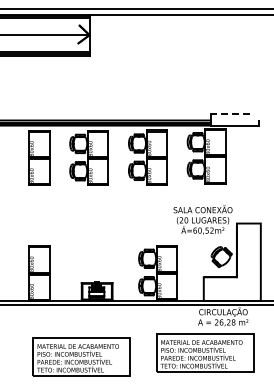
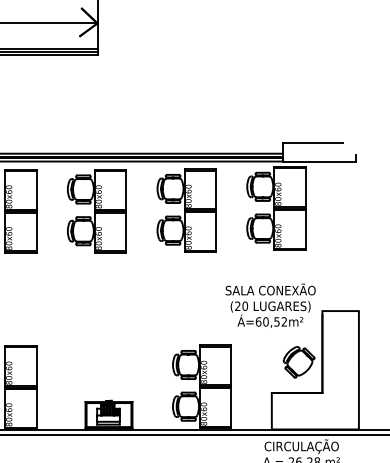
line: (230, 113) -> (312, 143), dashed -> solid

